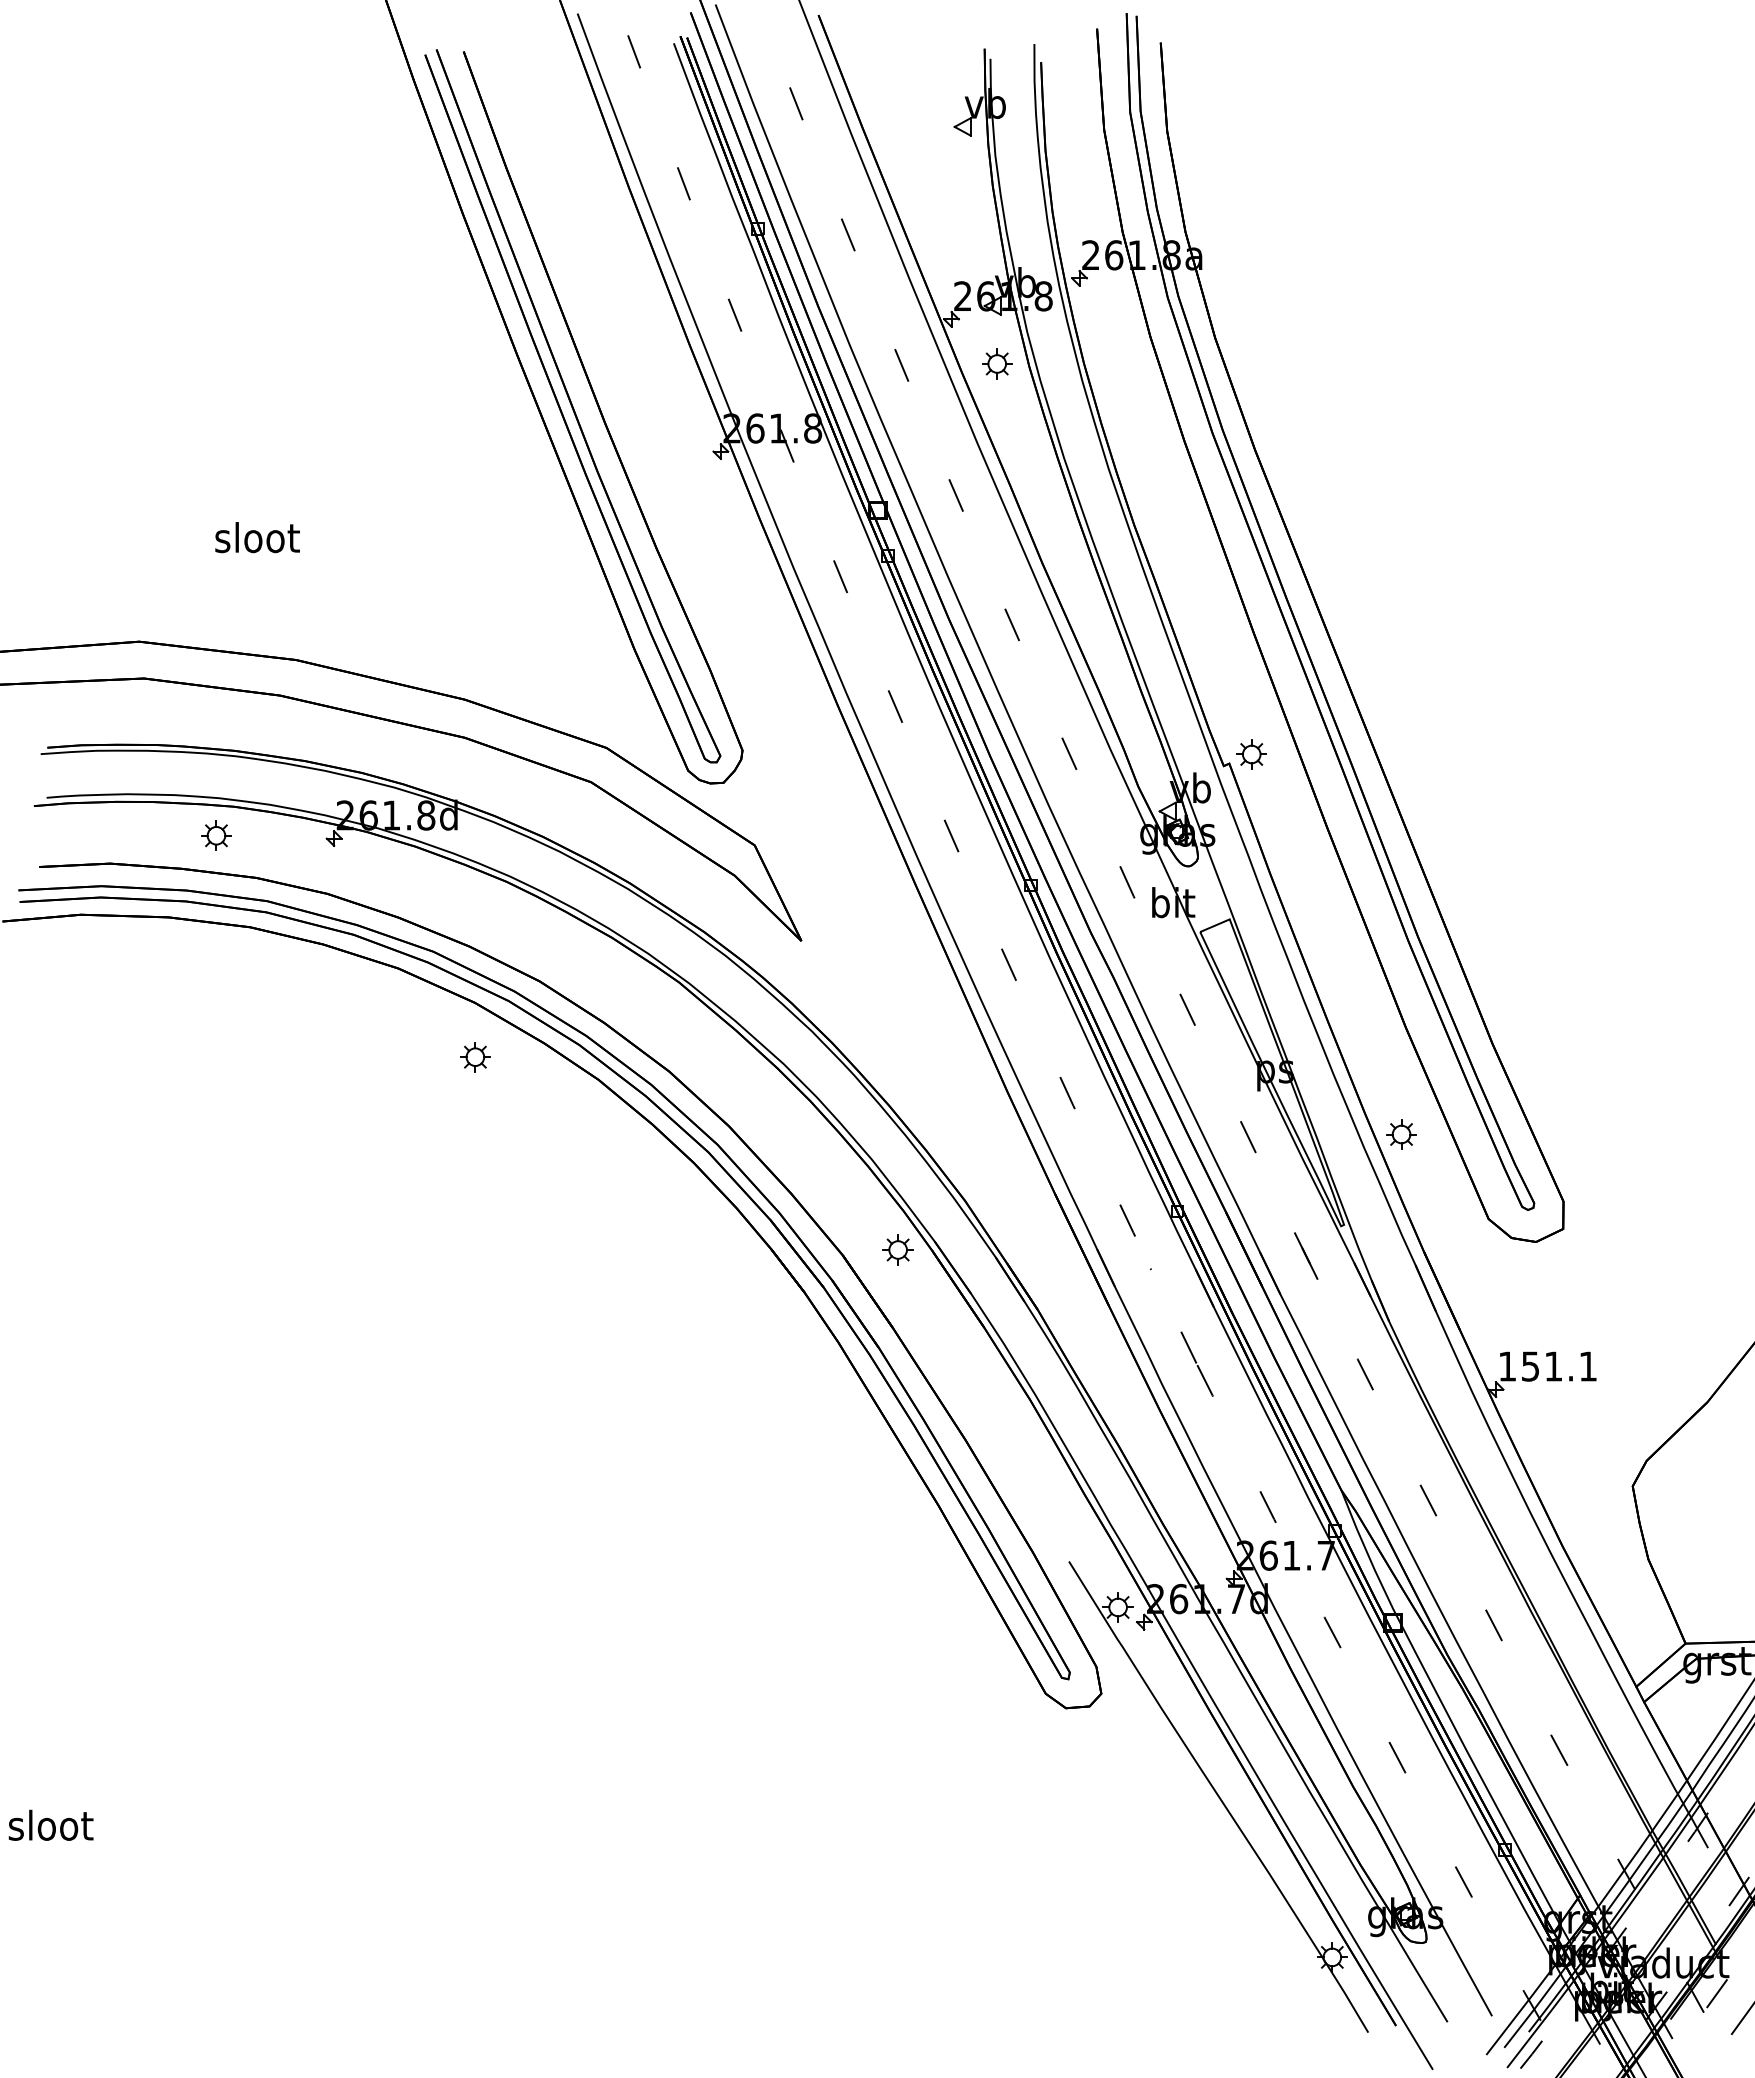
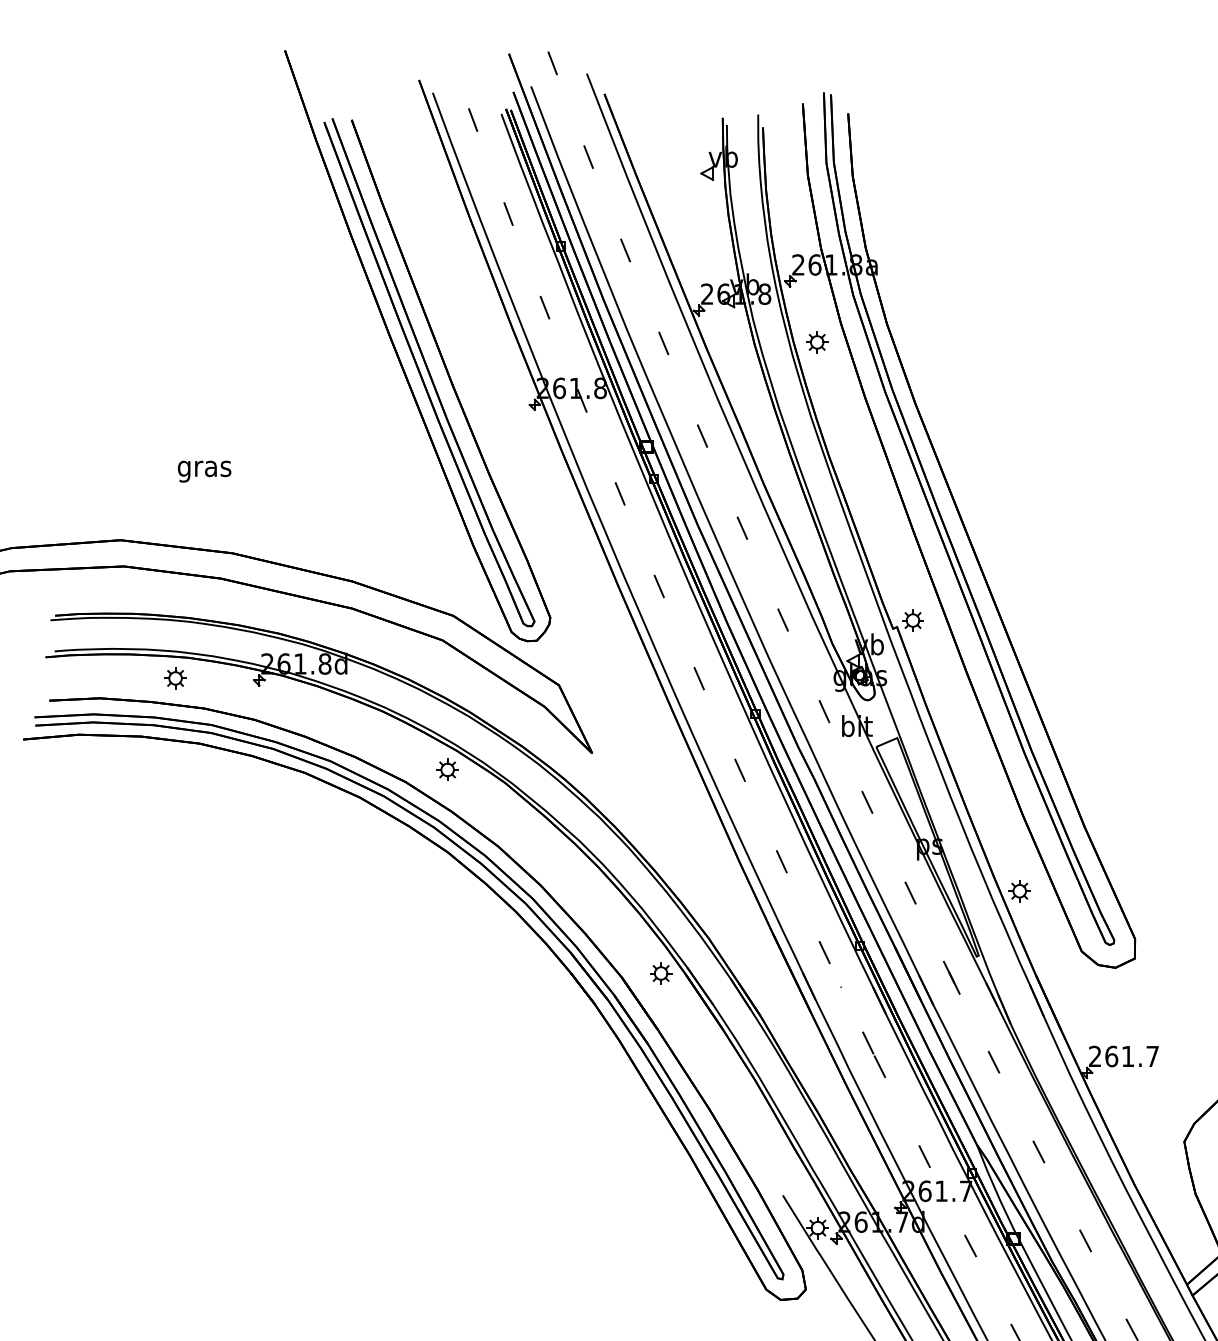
part: (997, 363) -> (817, 342), moved
text: (257, 541) -> (204, 468), sloot -> gras
part: (475, 1057) -> (447, 770), moved
text: (1547, 1366) -> (1123, 1056), 151.1 -> 261.7

